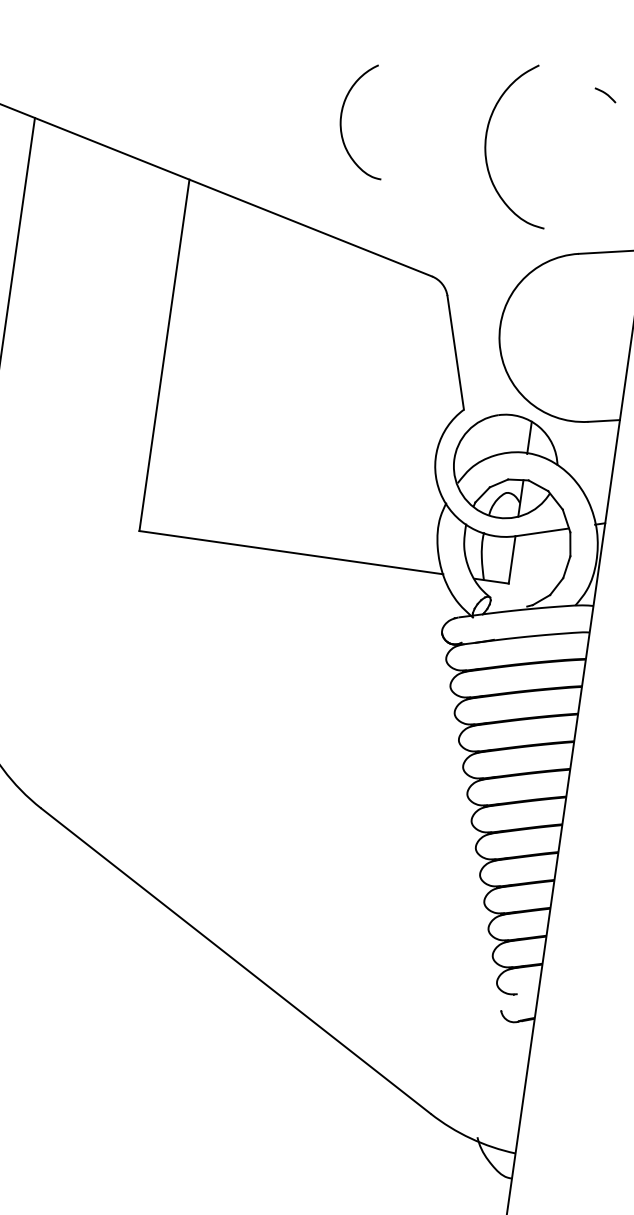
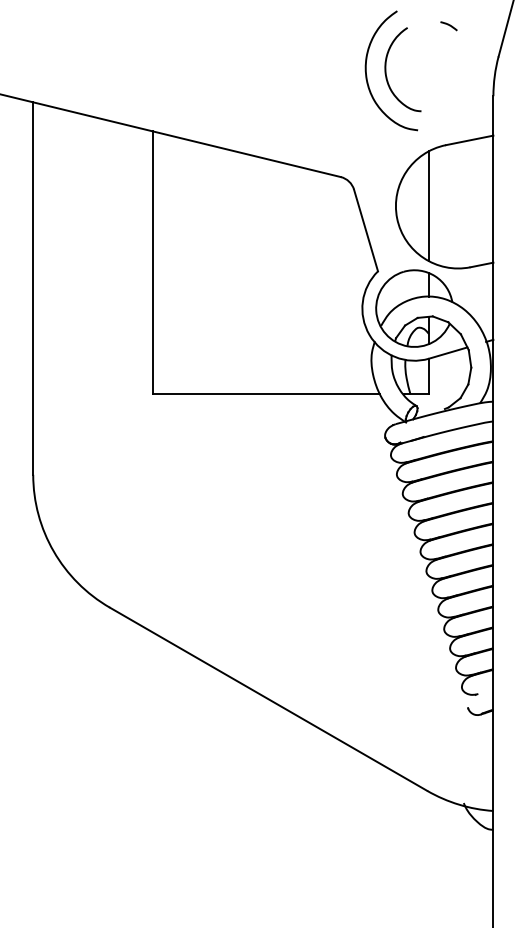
curve: (342, 116) -> (386, 69), moved
line: (543, 332) -> (428, 206), added

